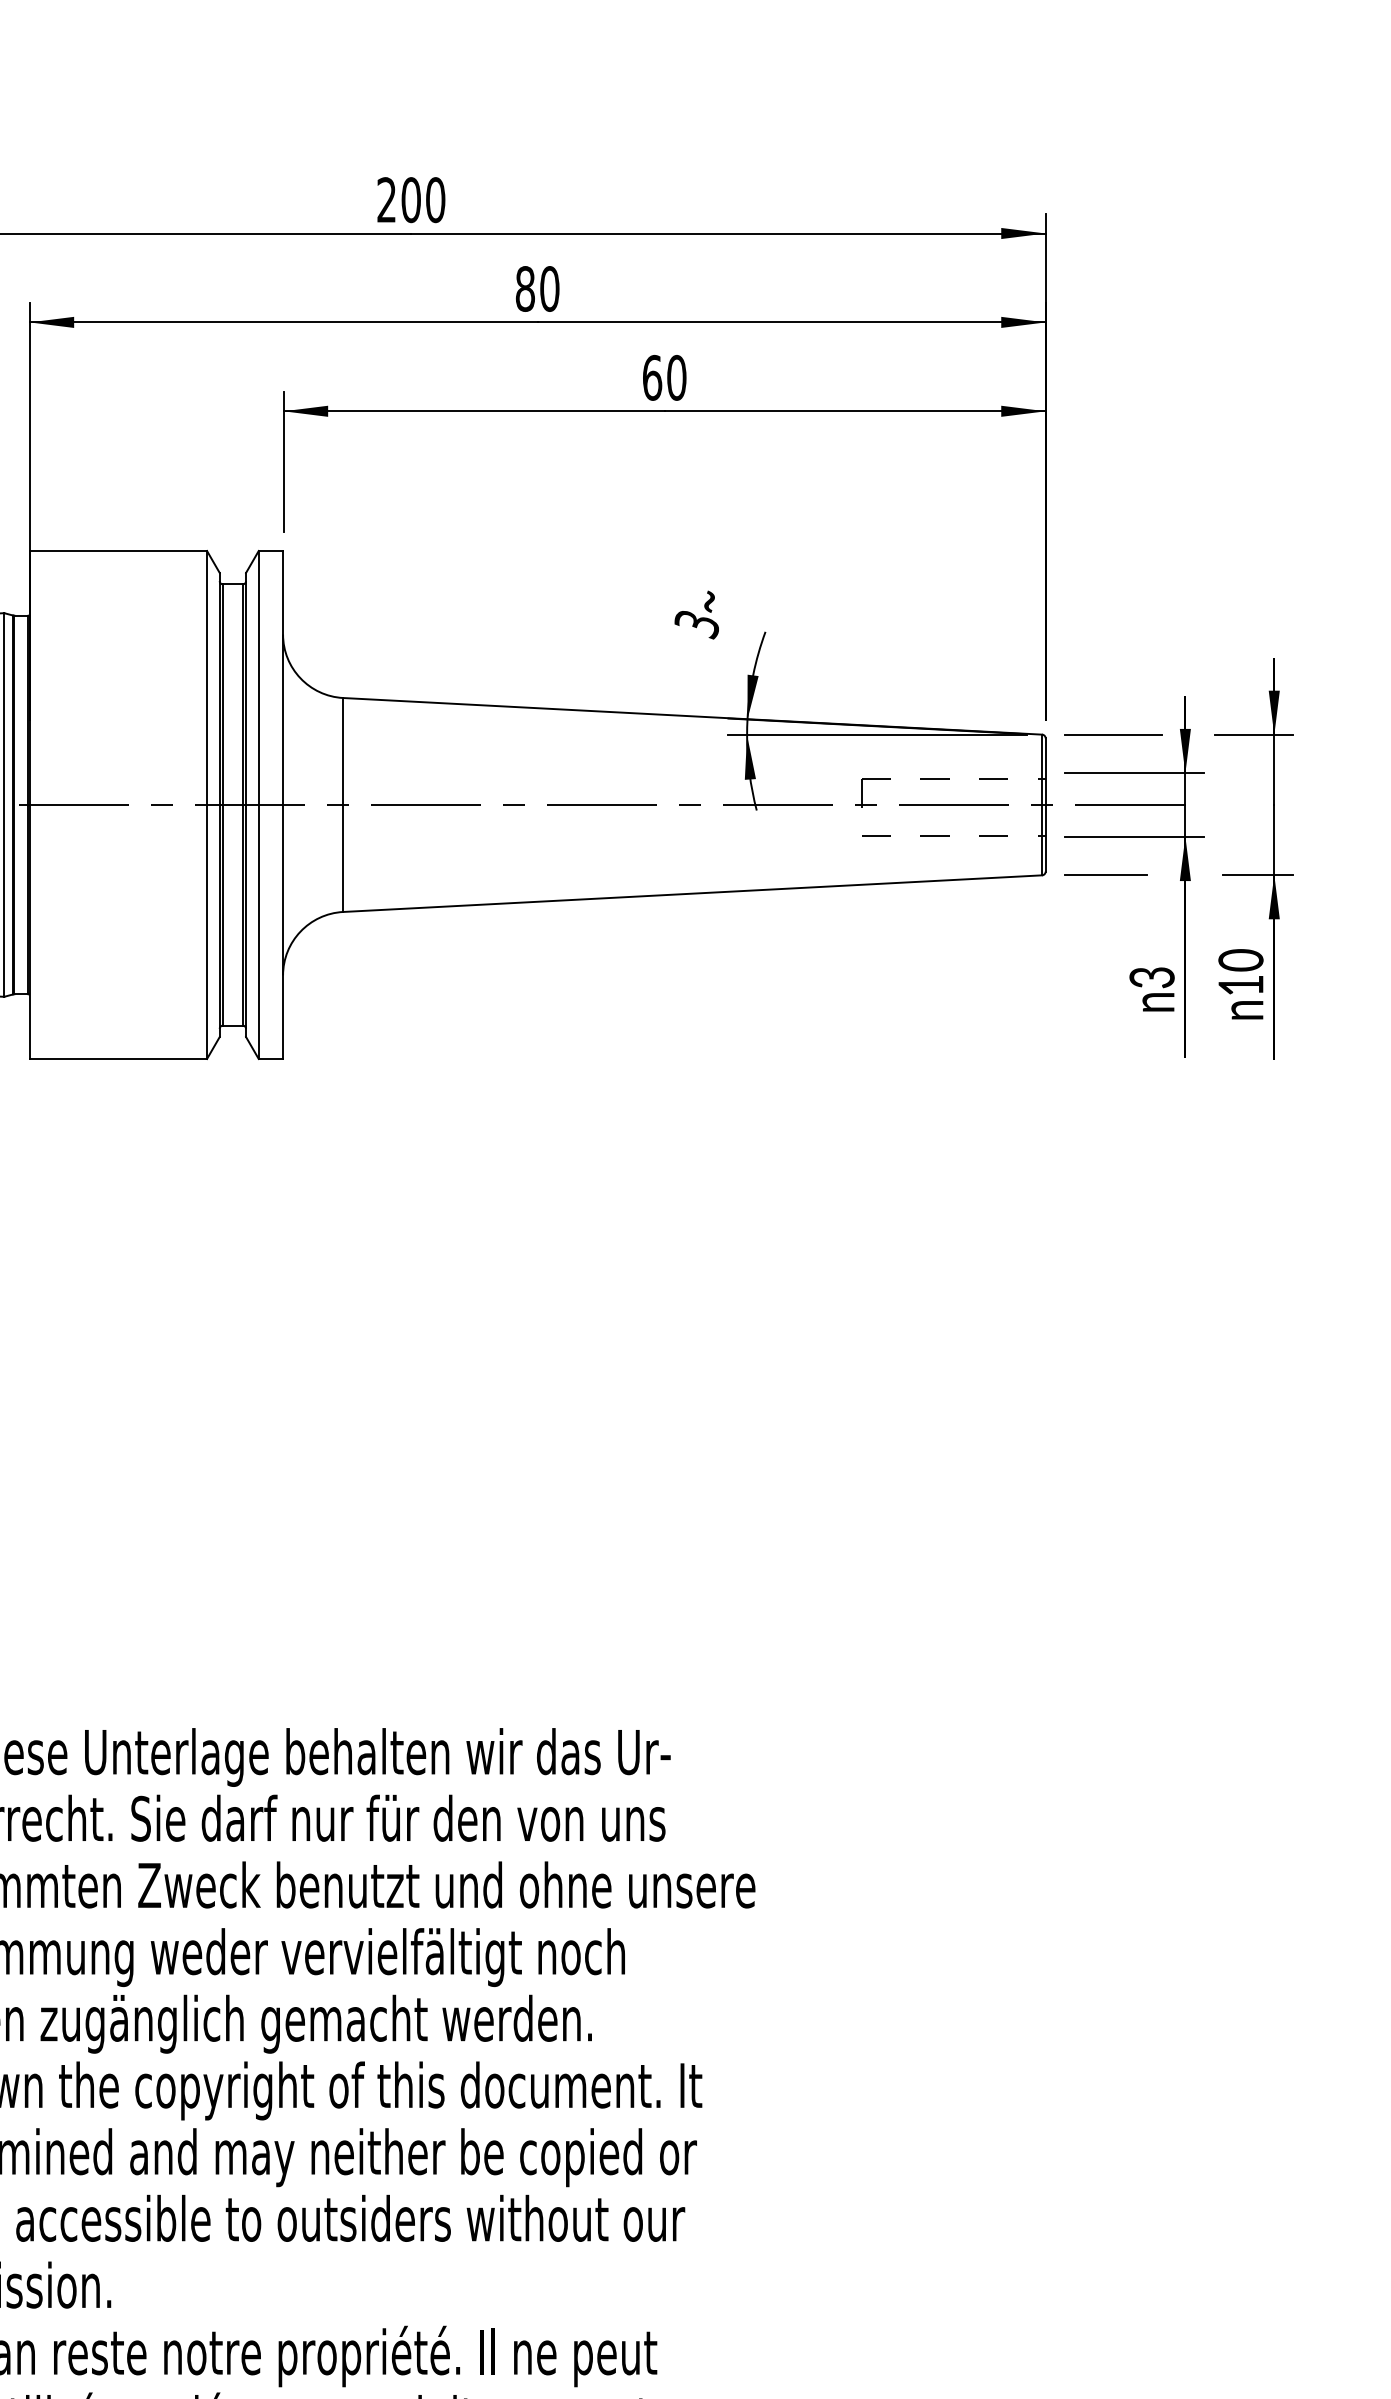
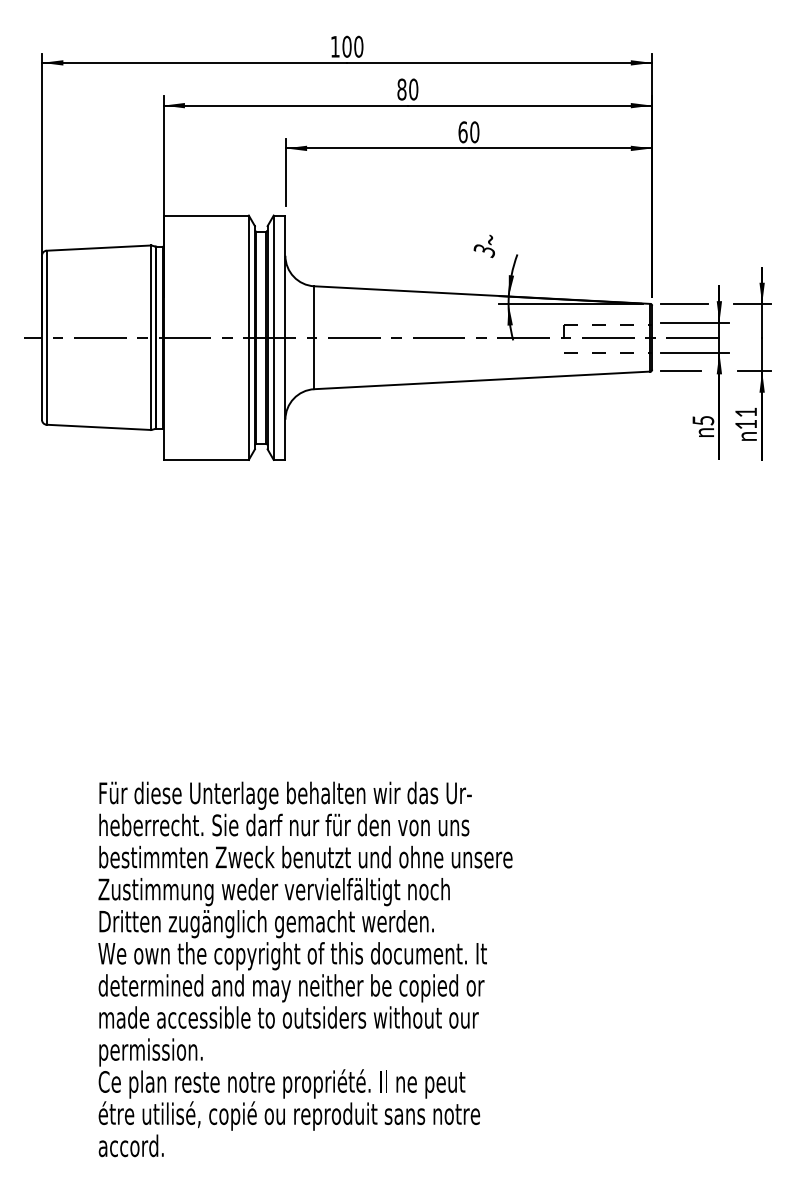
text: (385, 199) -> (334, 46), 200 -> 100
text: (1239, 960) -> (745, 412), 10 -> 11
text: (1152, 977) -> (703, 420), 3 -> 5

